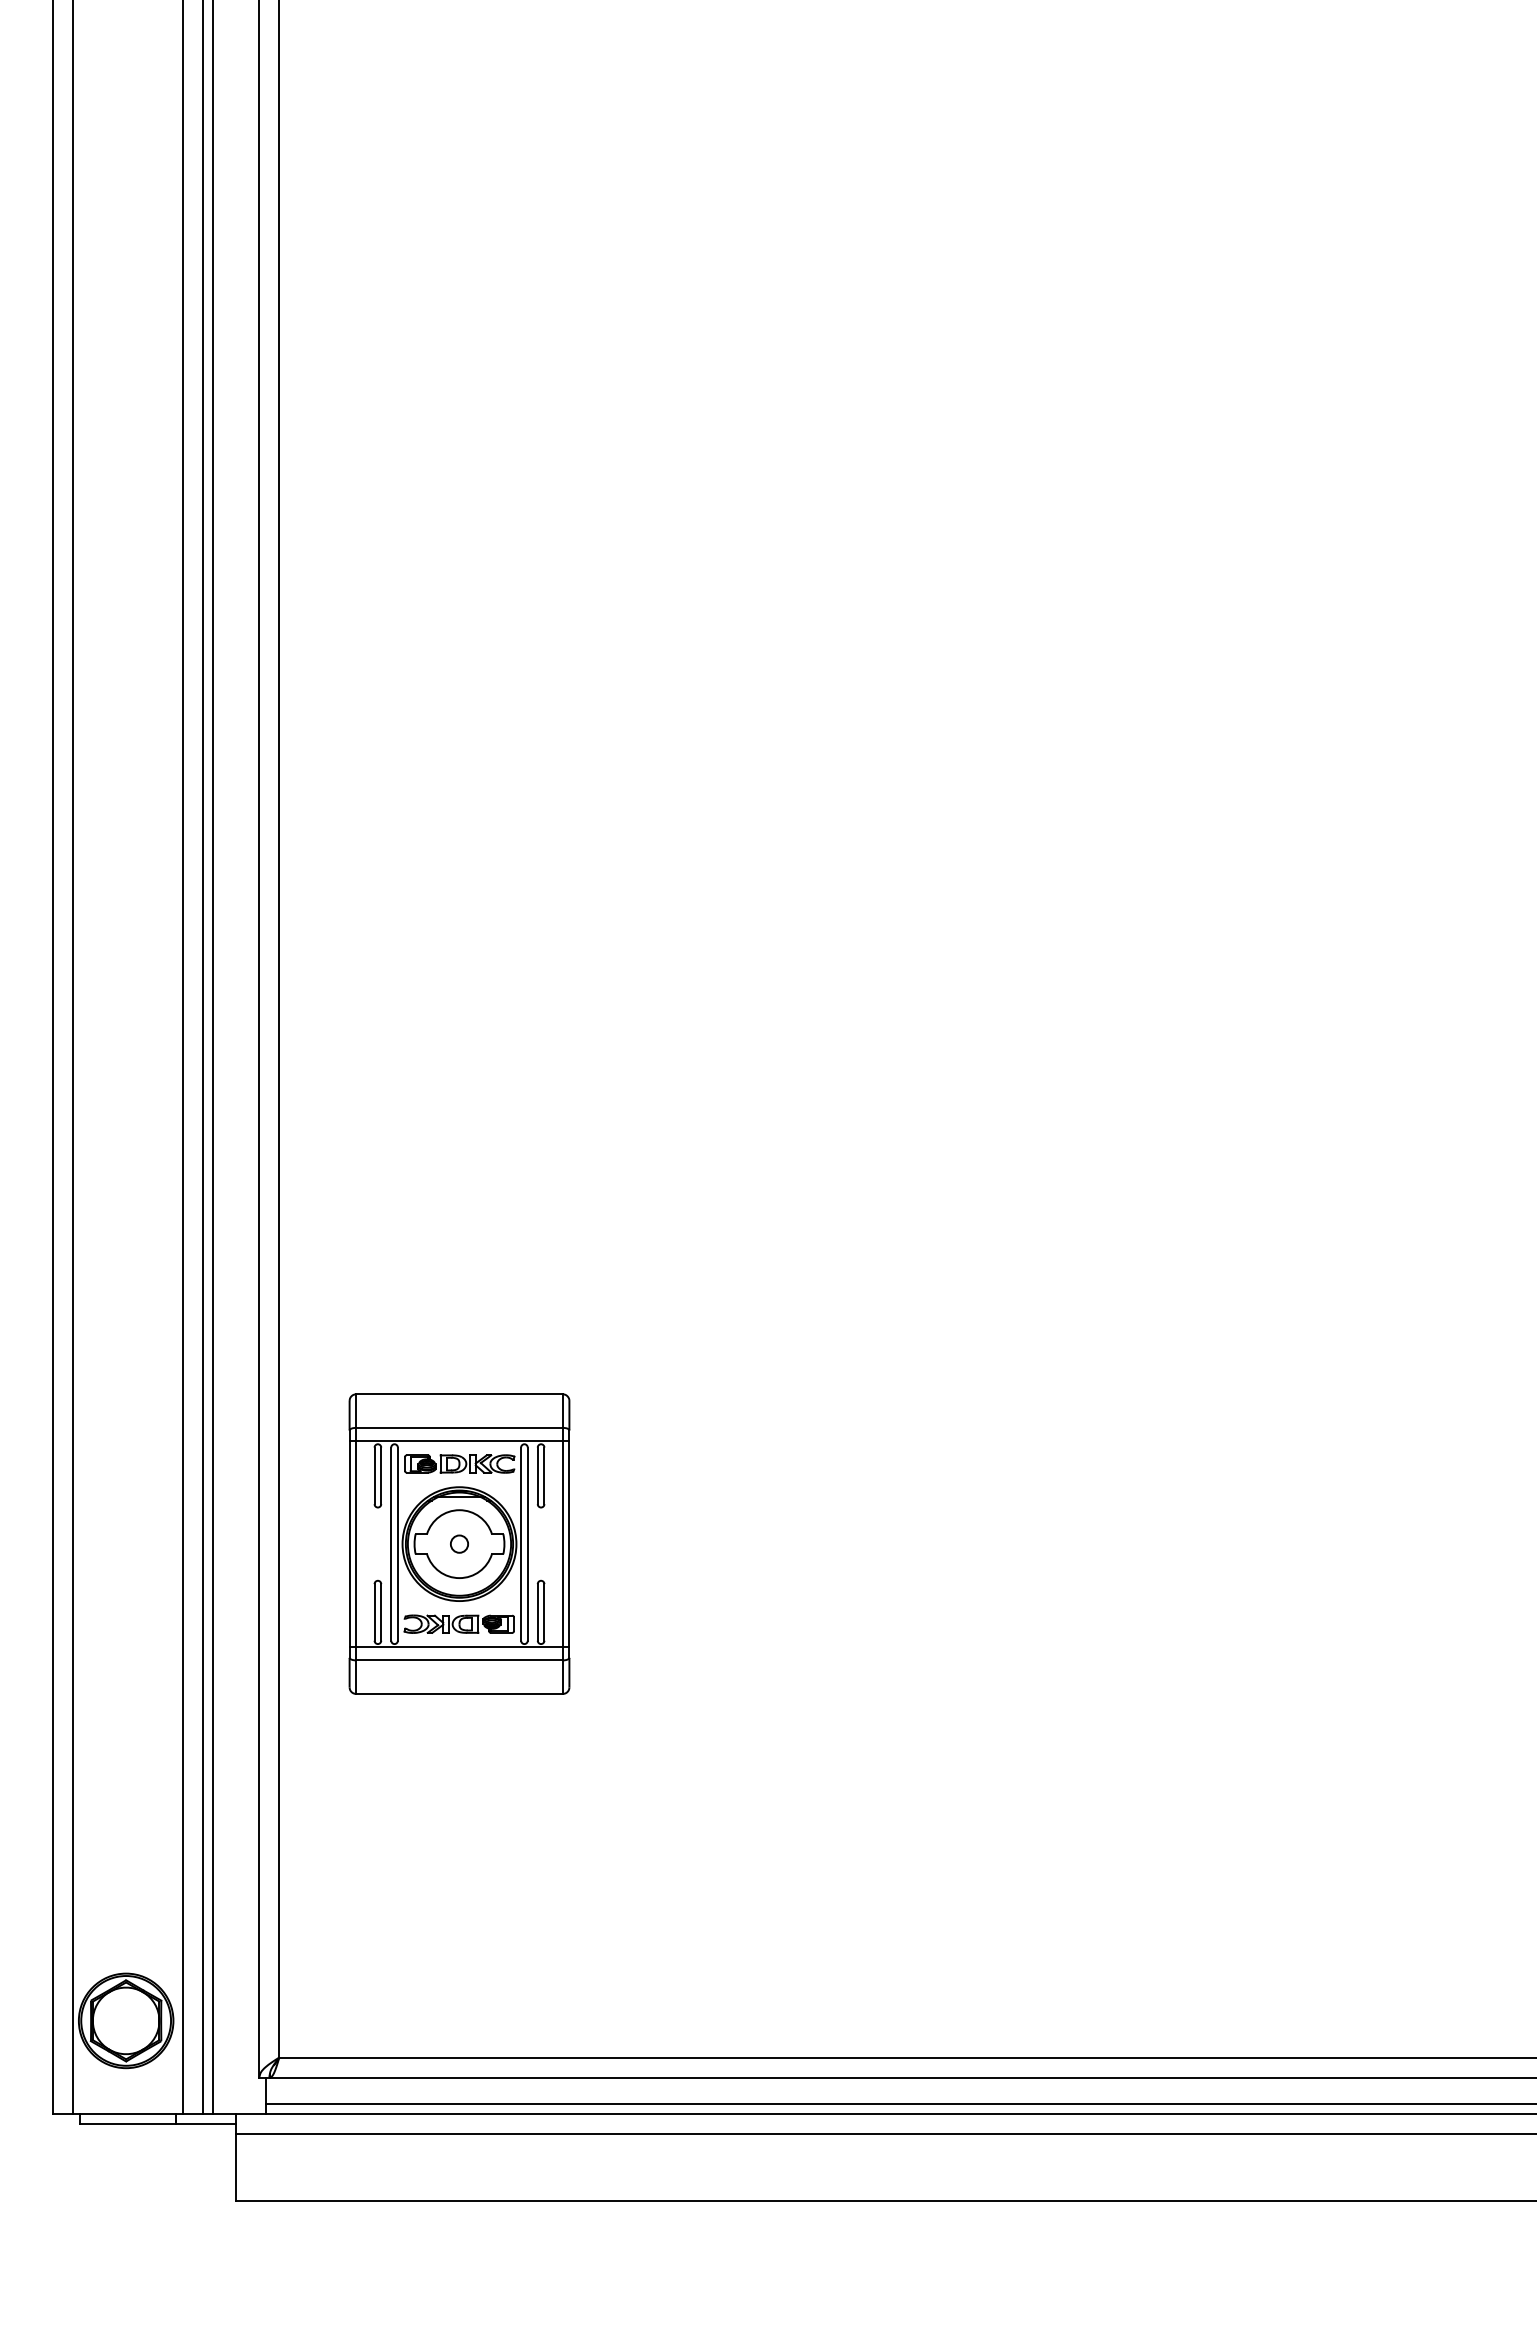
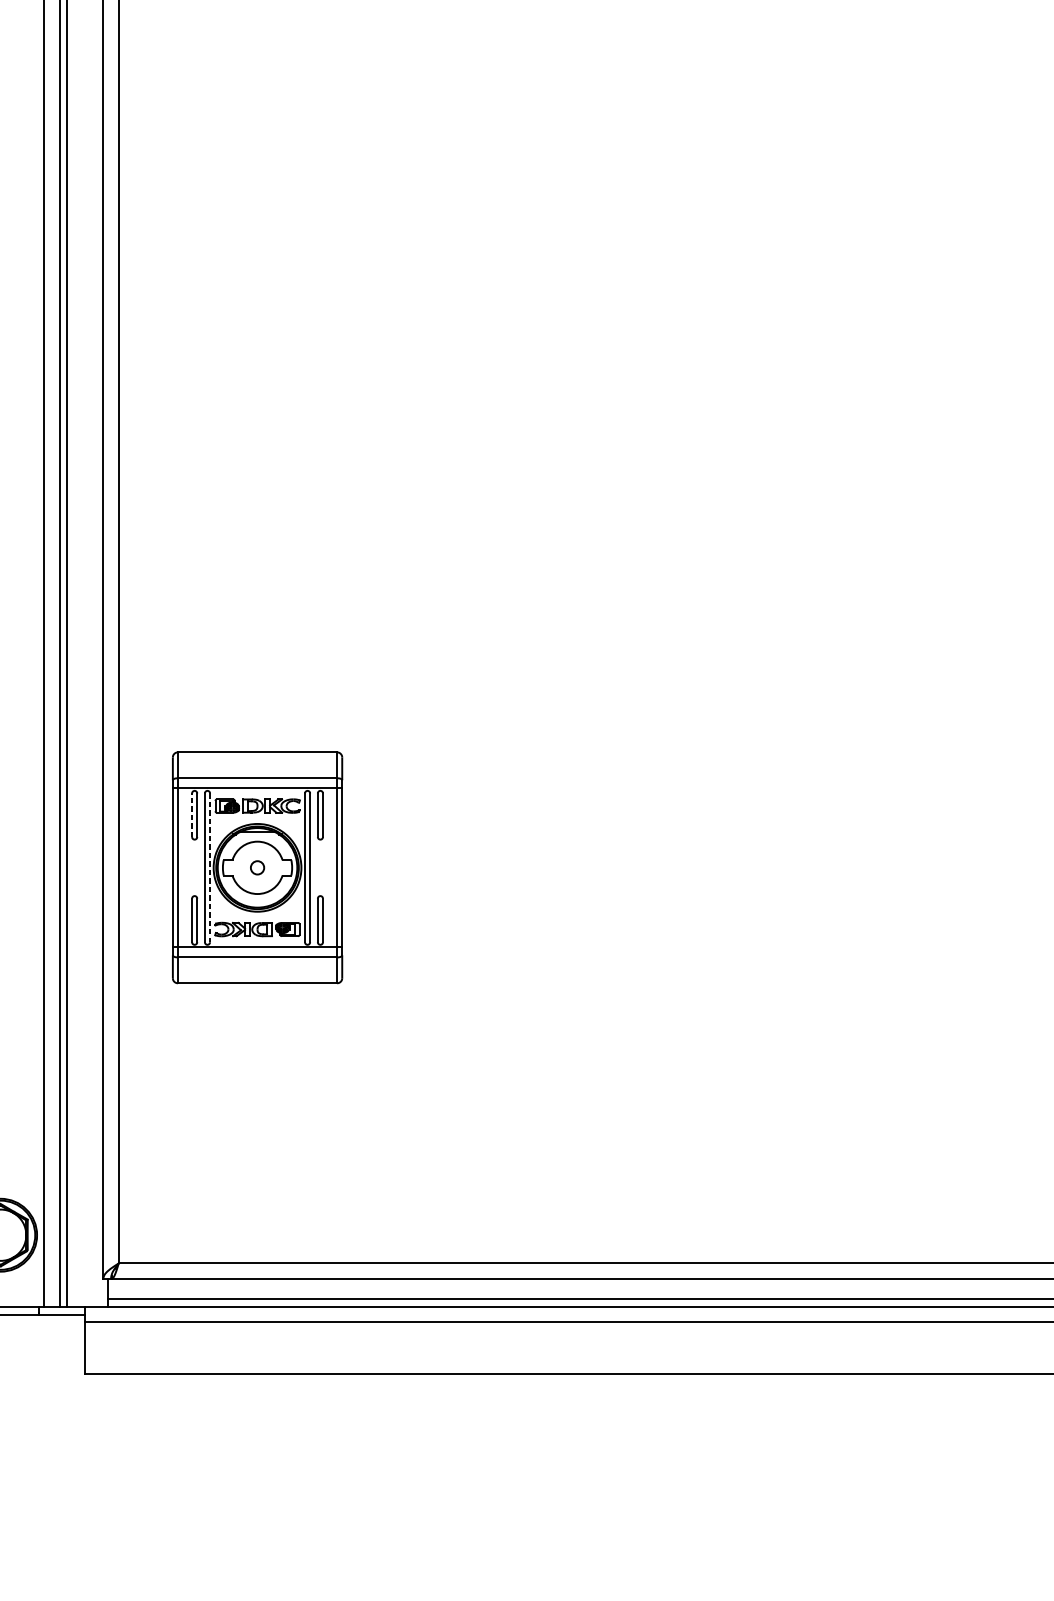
line: (374, 1475) -> (192, 814), solid -> dashed
line: (397, 1544) -> (209, 868), solid -> dashed

